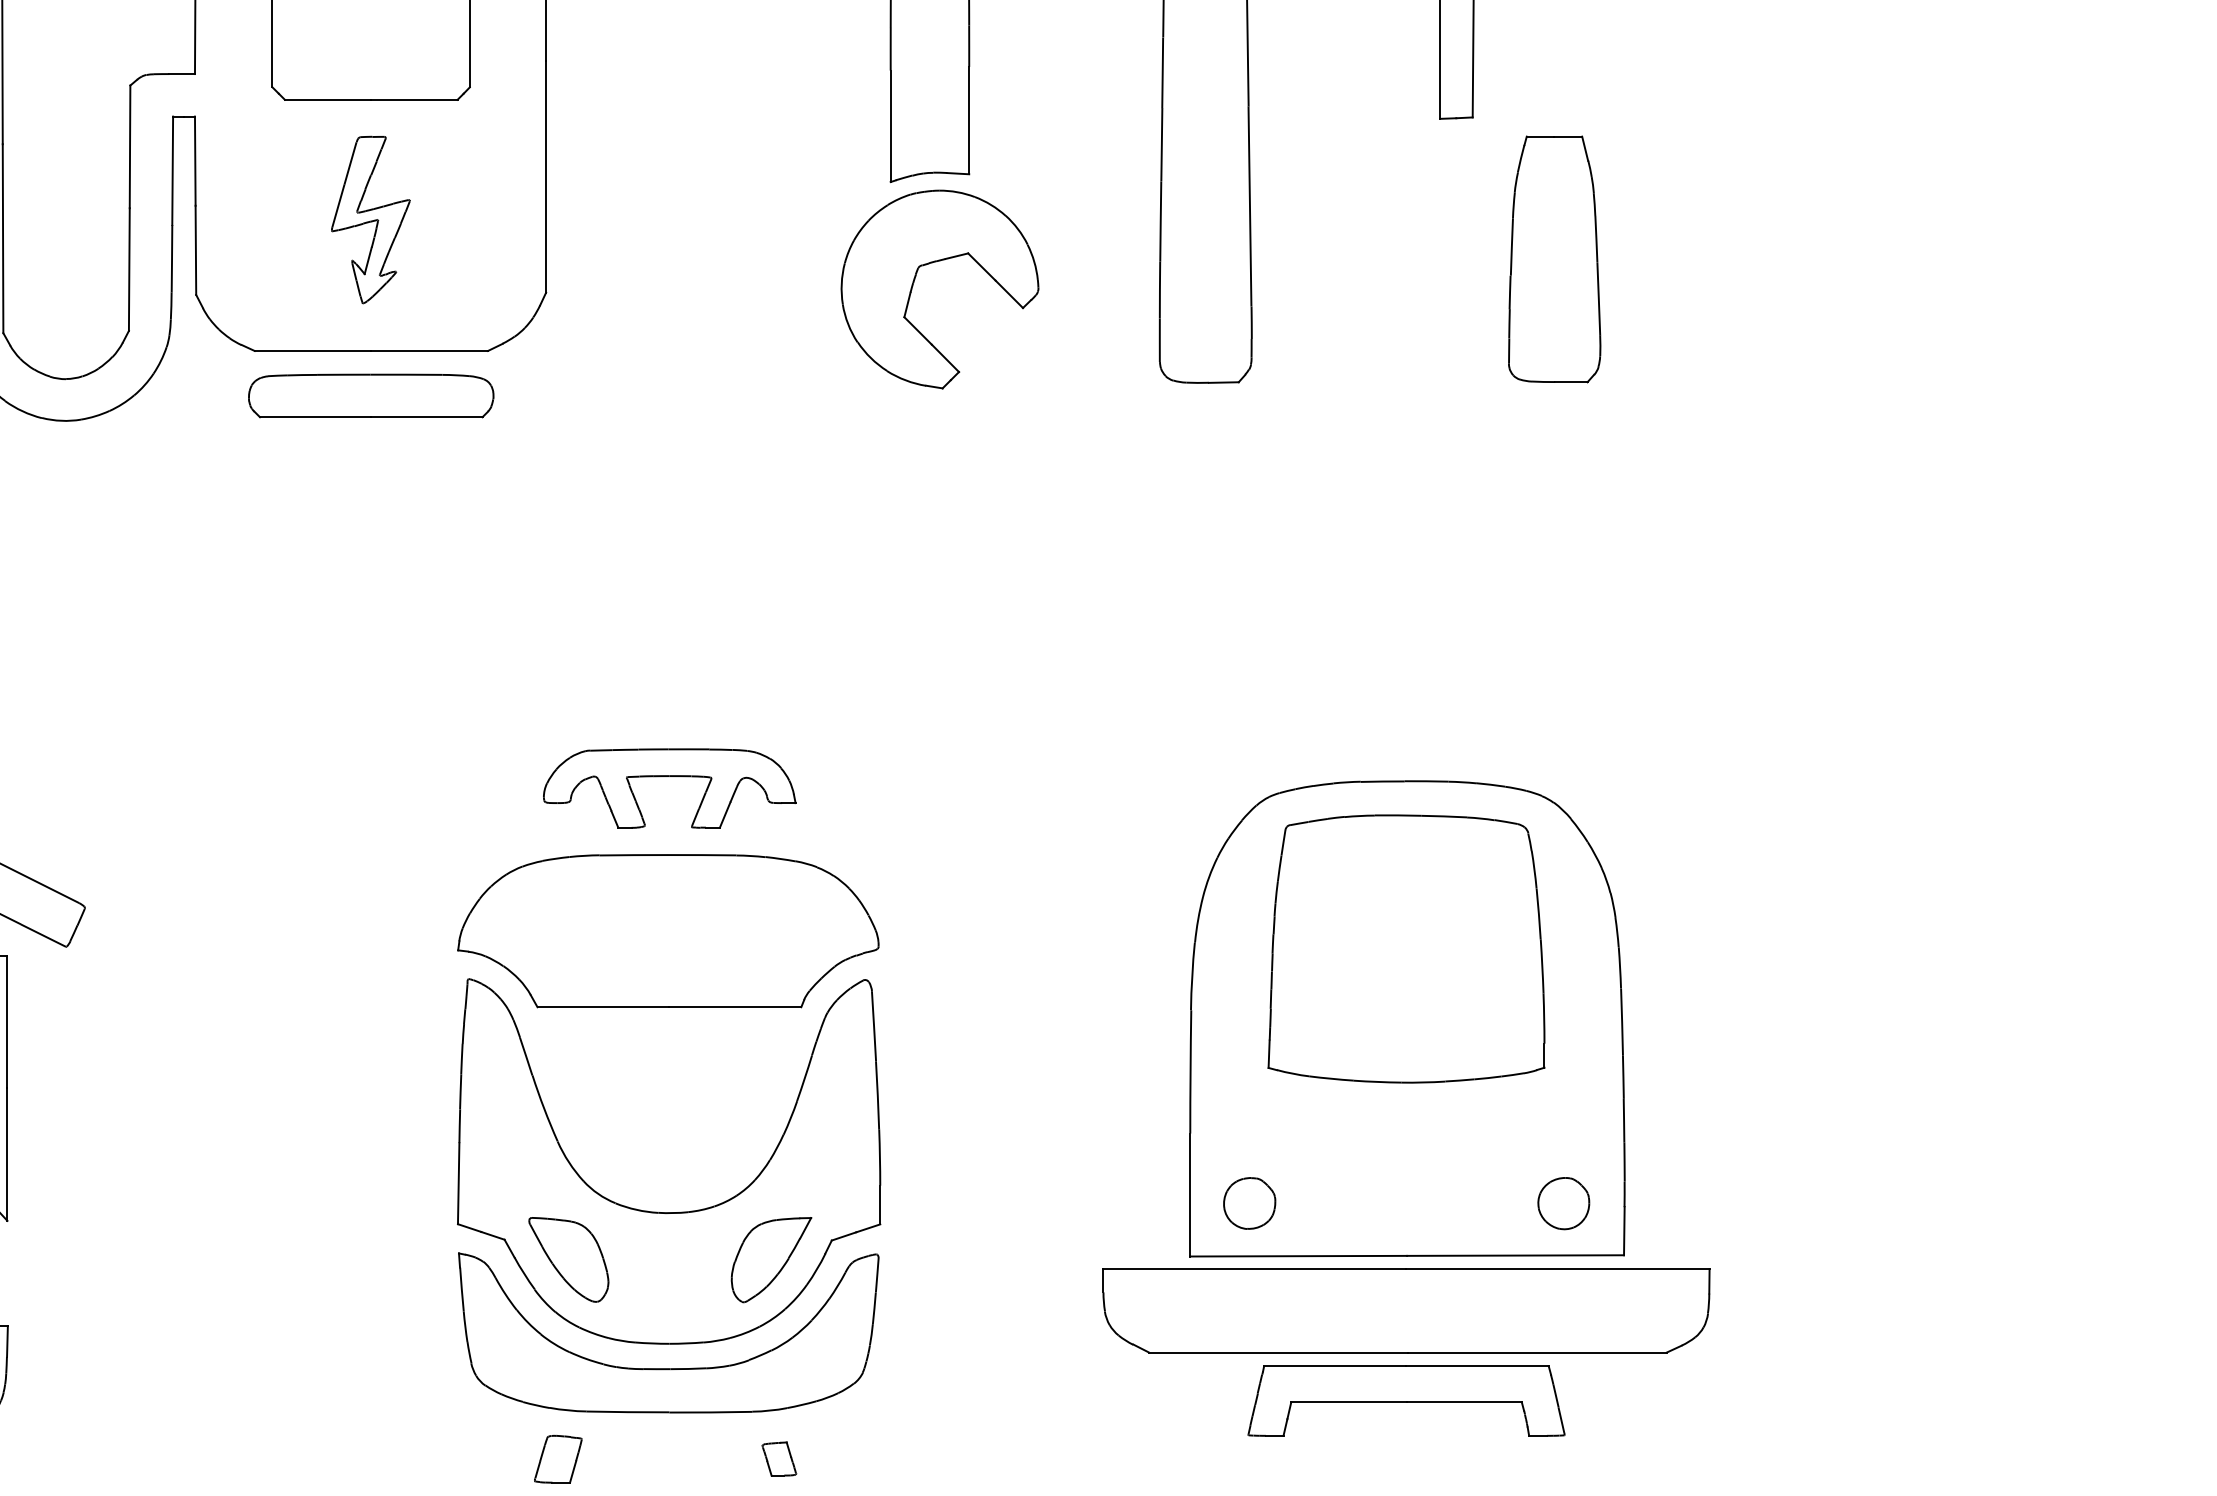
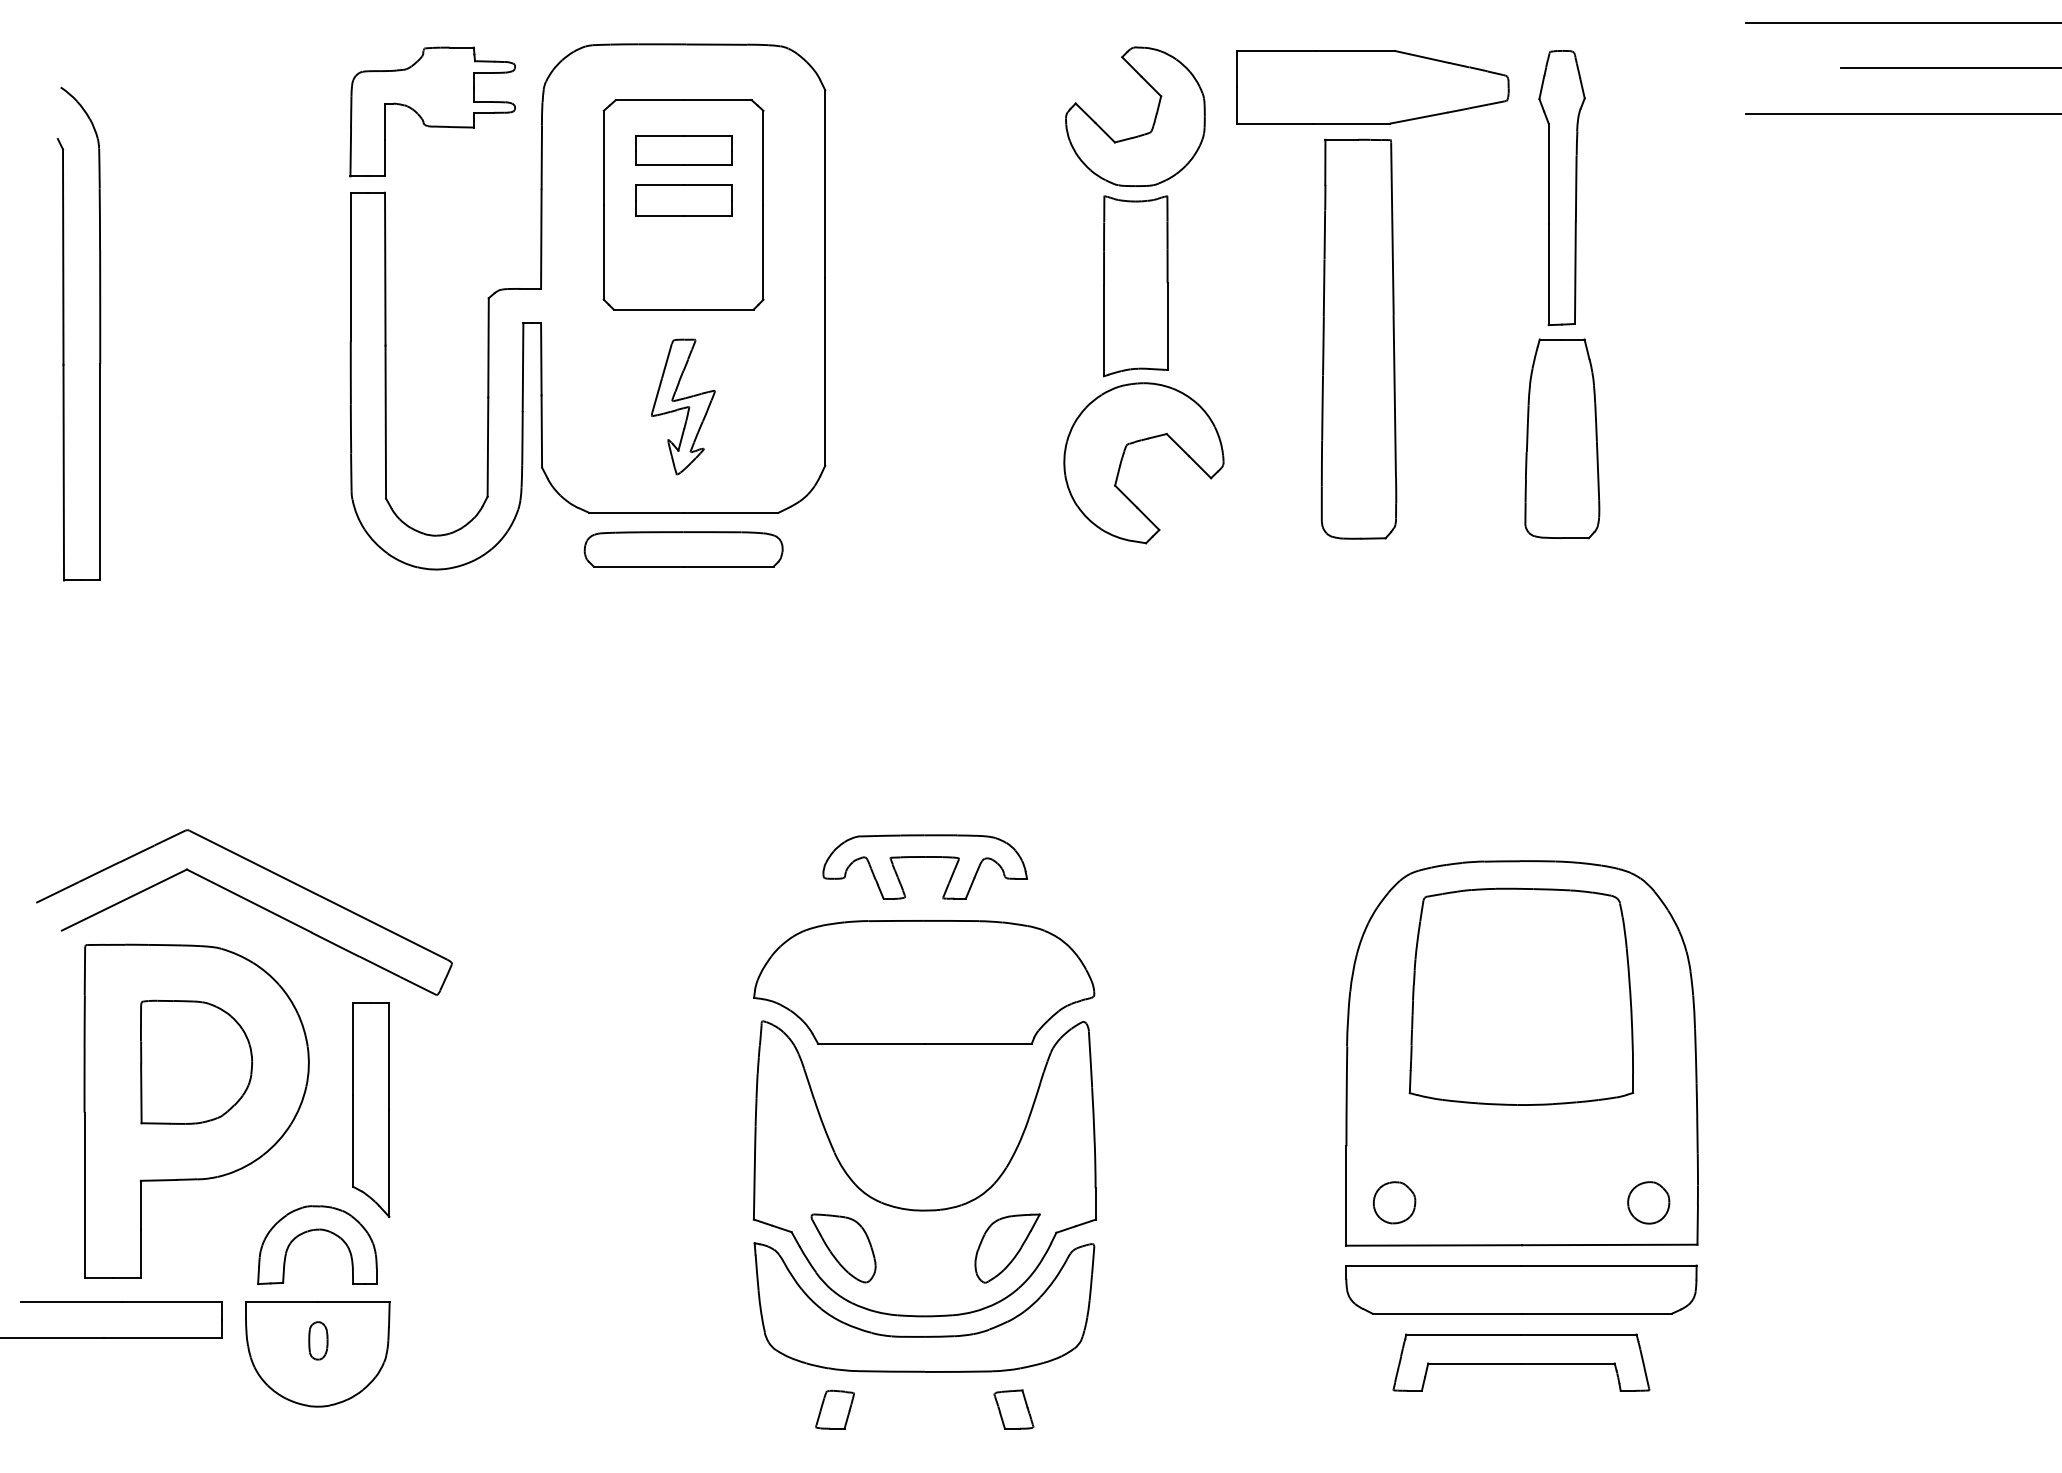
part: (1554, 258) -> (1562, 438), moved
part: (1406, 1310) -> (1521, 1289), size x0.71
part: (778, 1458) -> (1013, 1409), size x1.43

